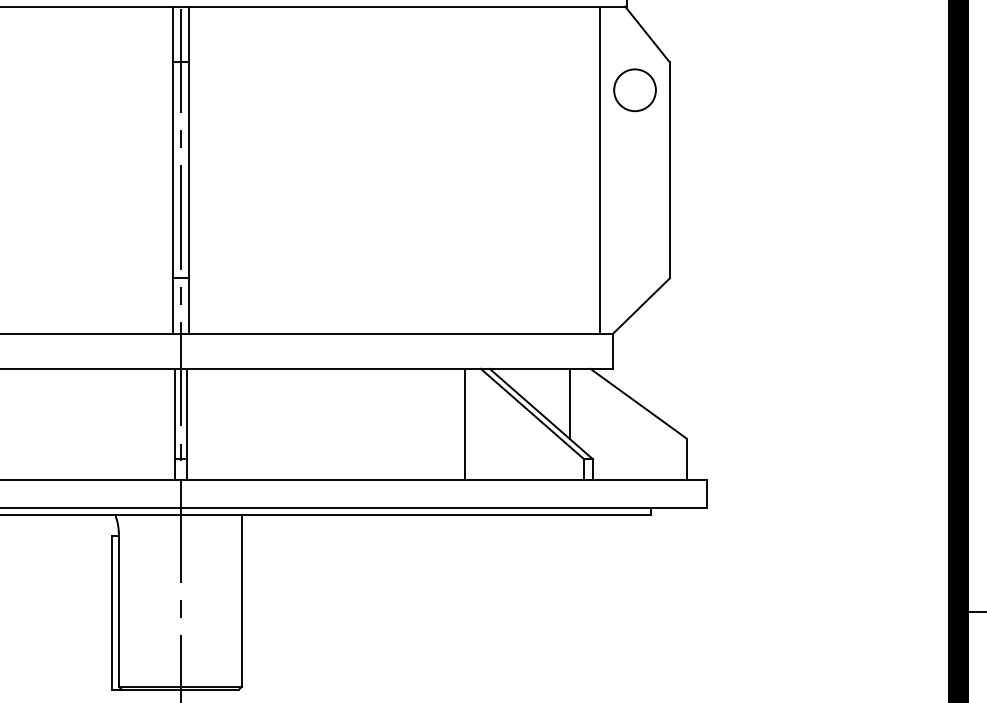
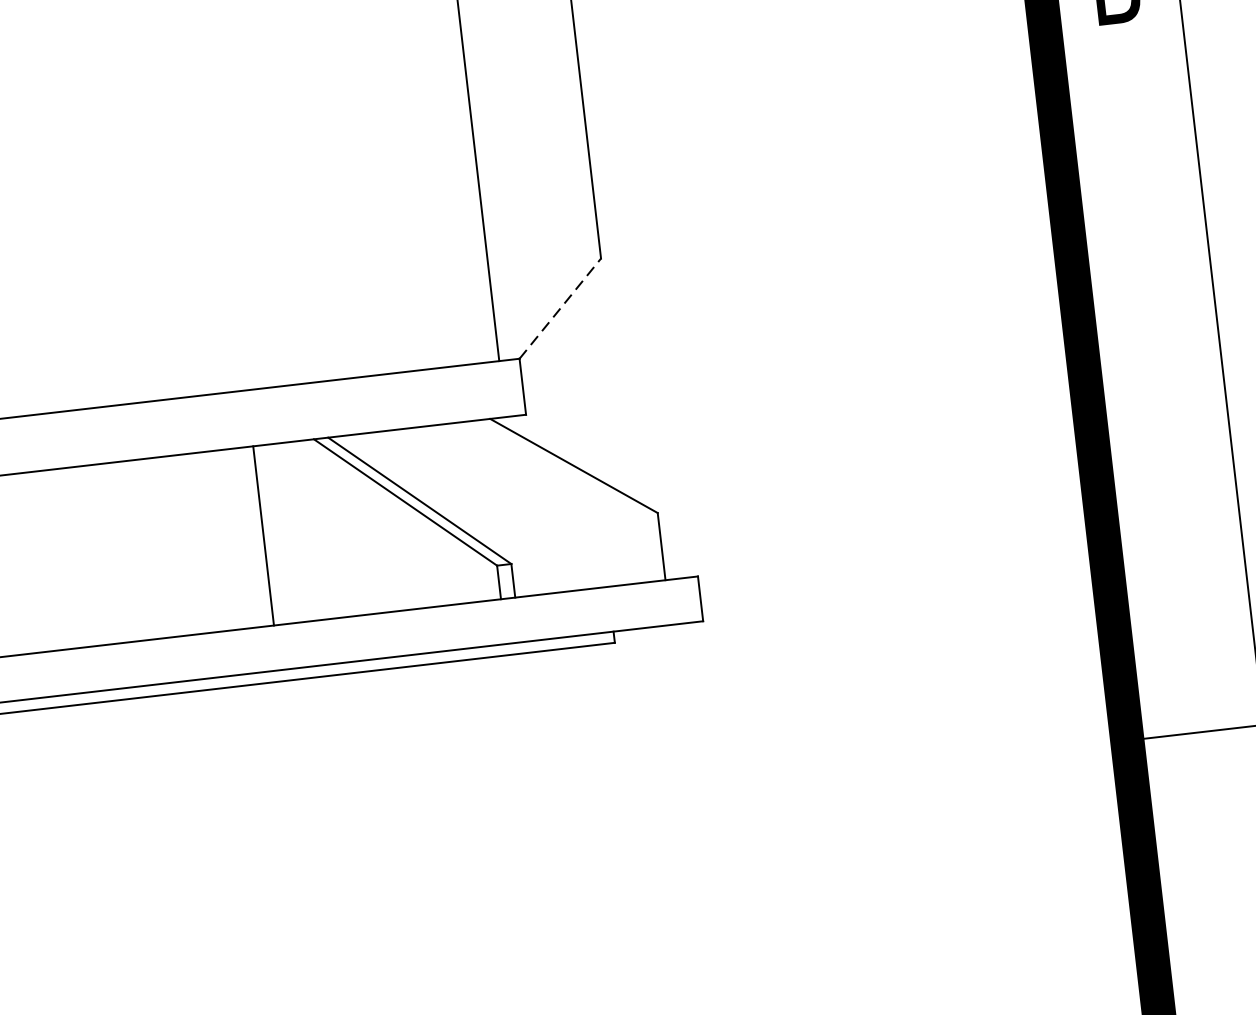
line: (641, 306) -> (560, 309), solid -> dashed
line: (569, 403) -> (462, 478), removed
line: (465, 424) -> (264, 535), moved

